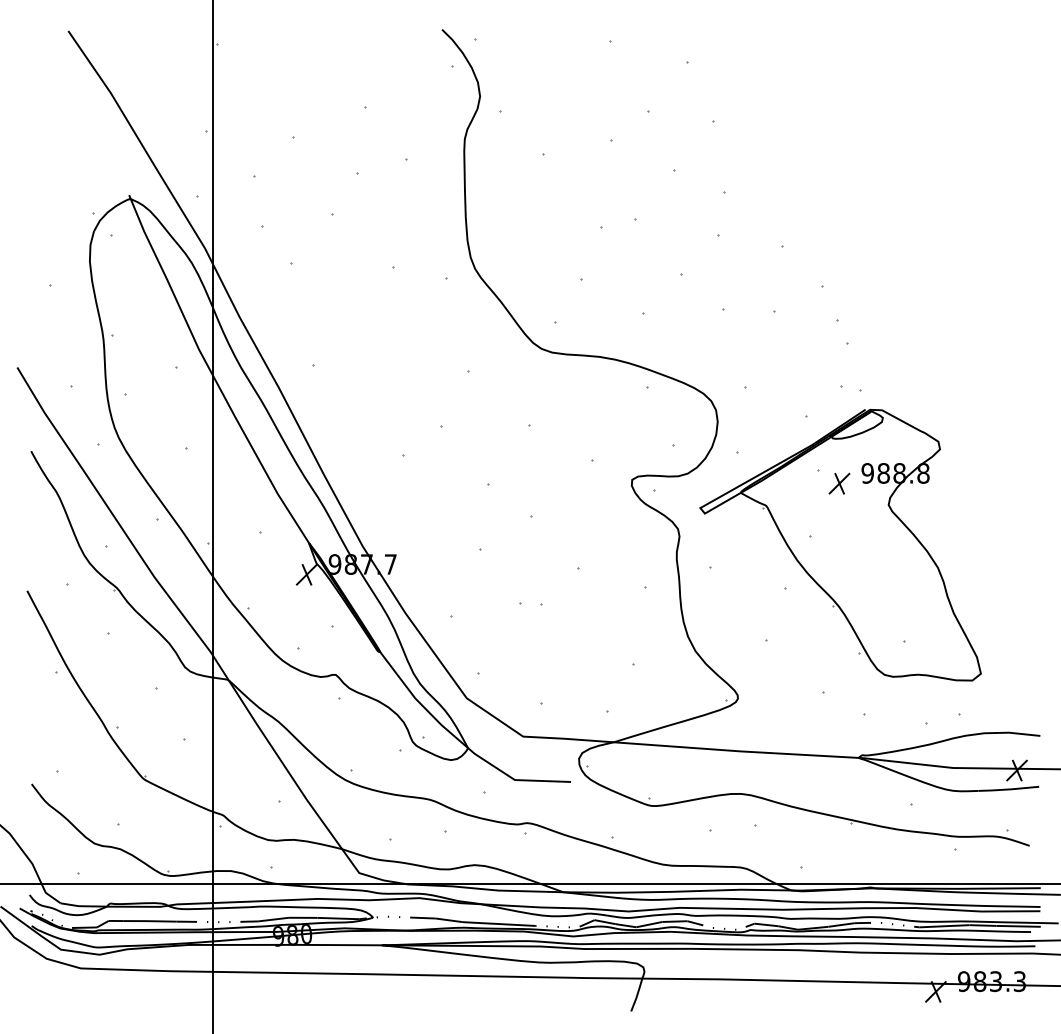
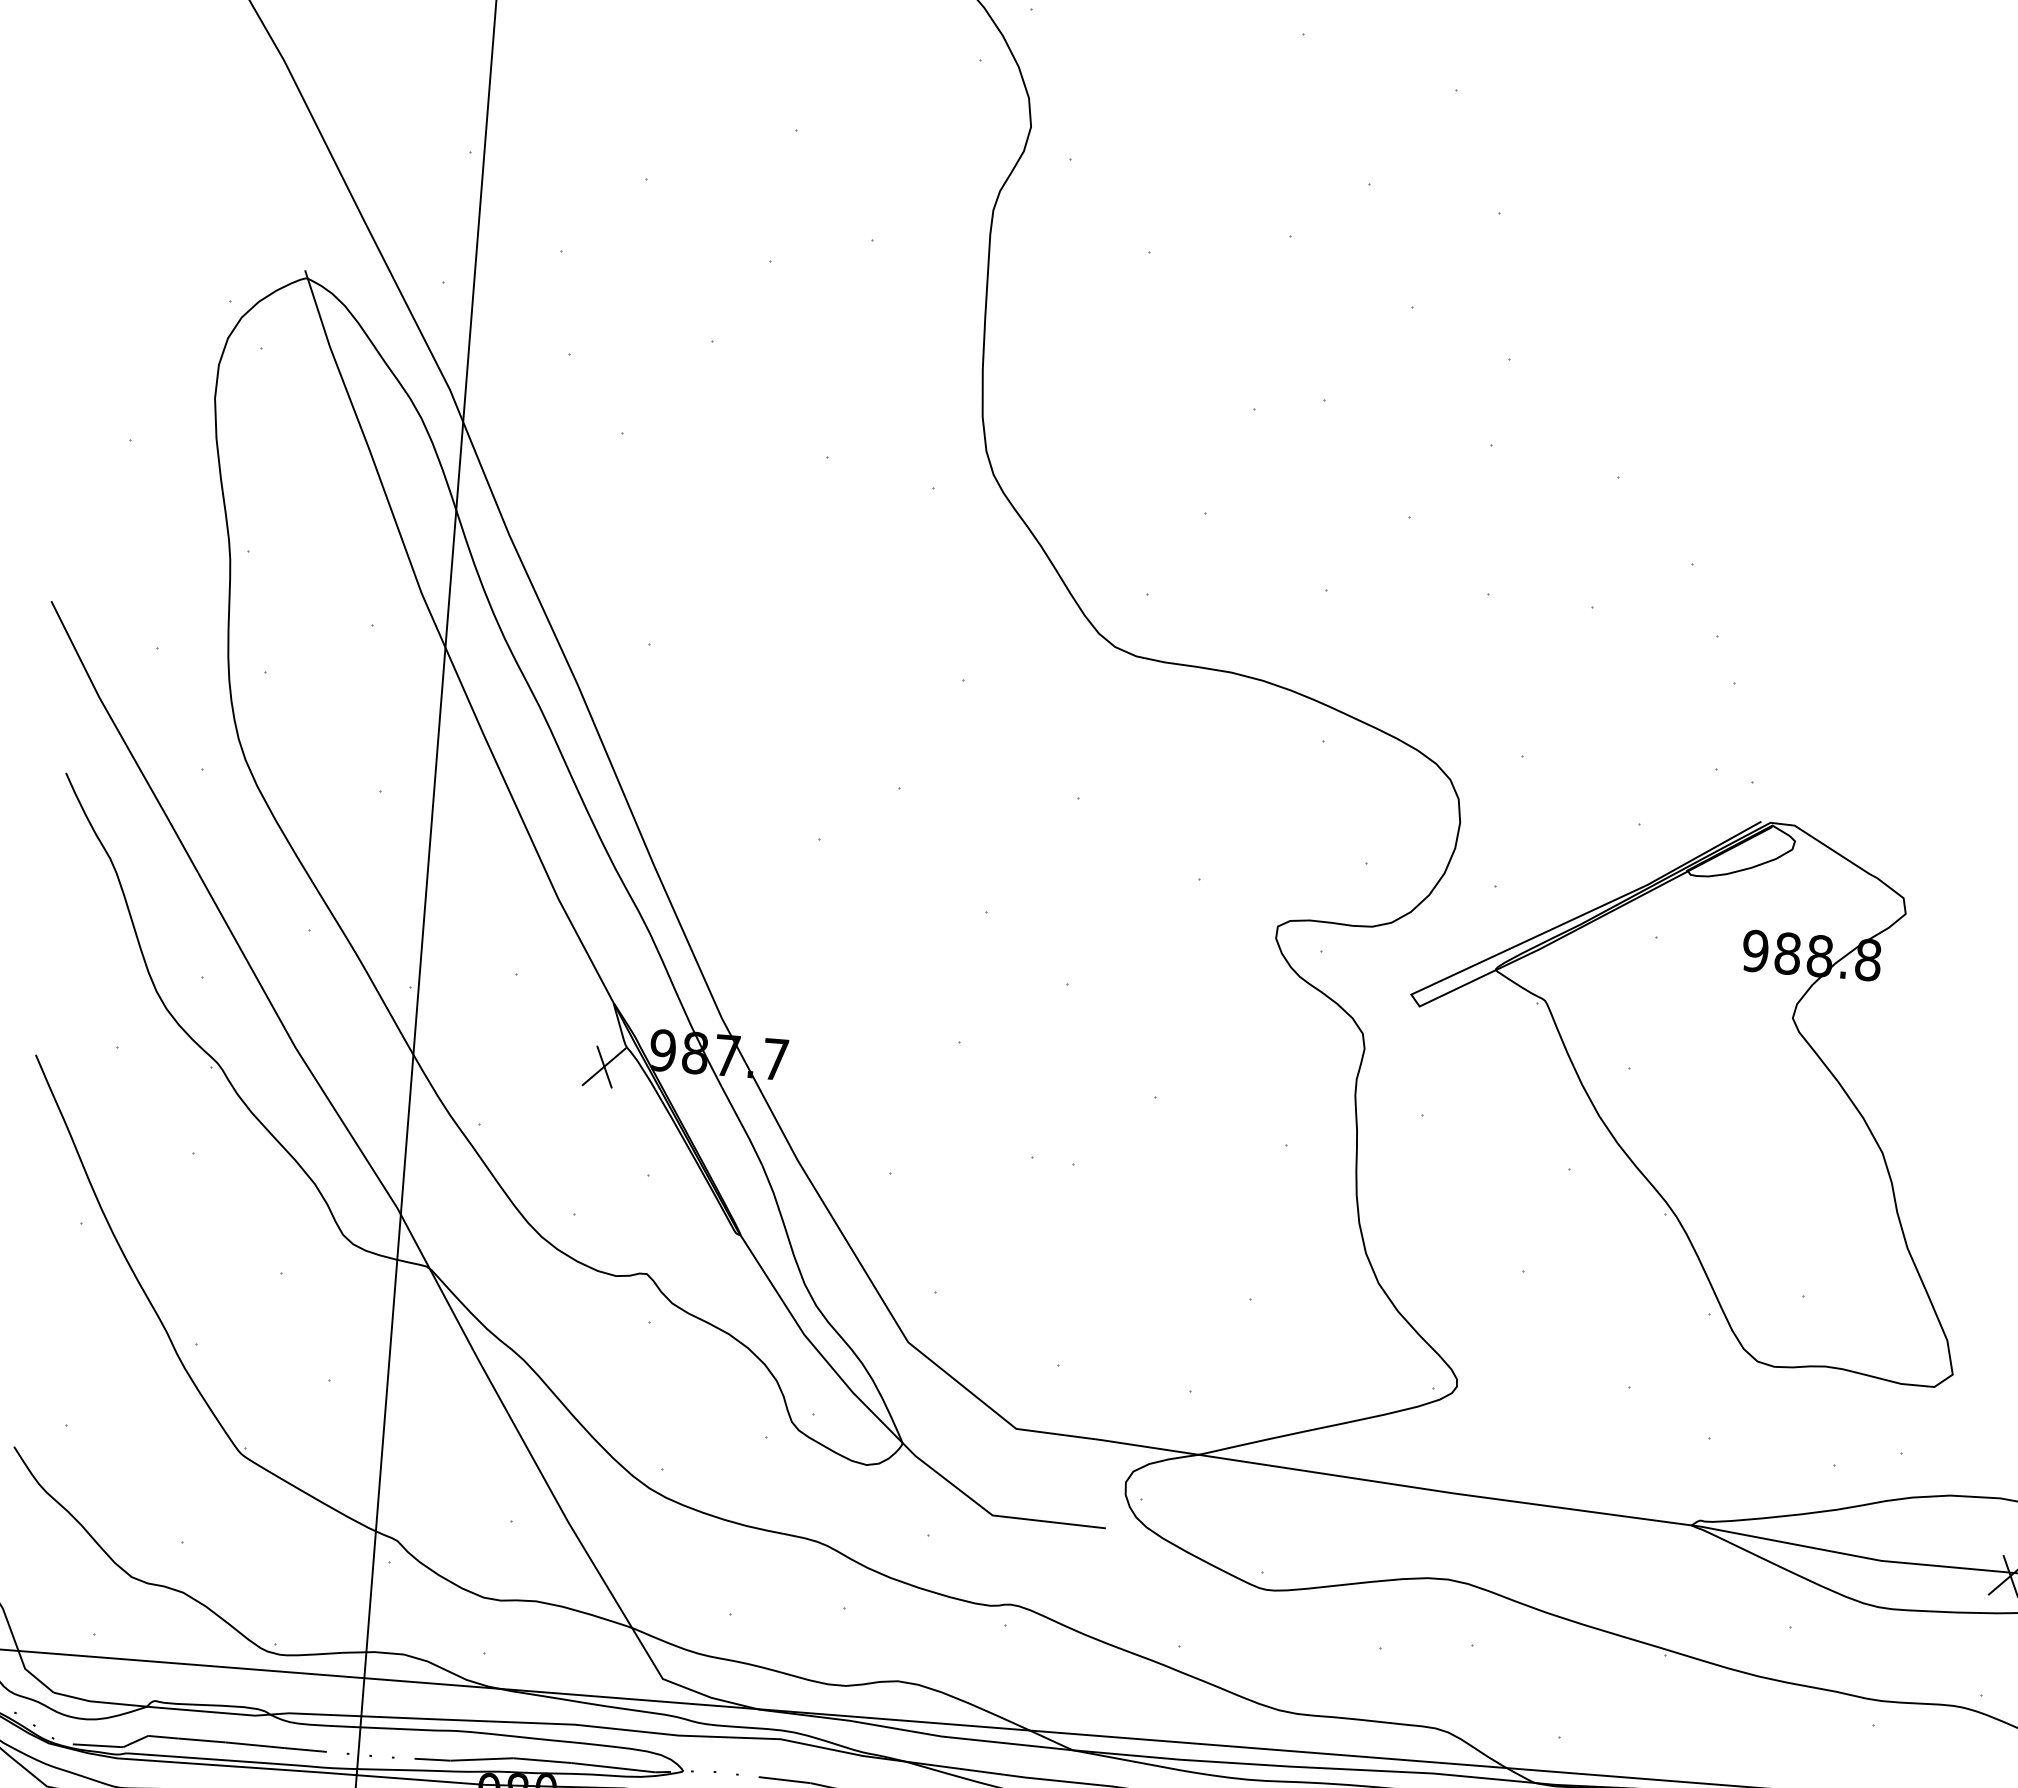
part: (839, 483) -> (1696, 967), removed

